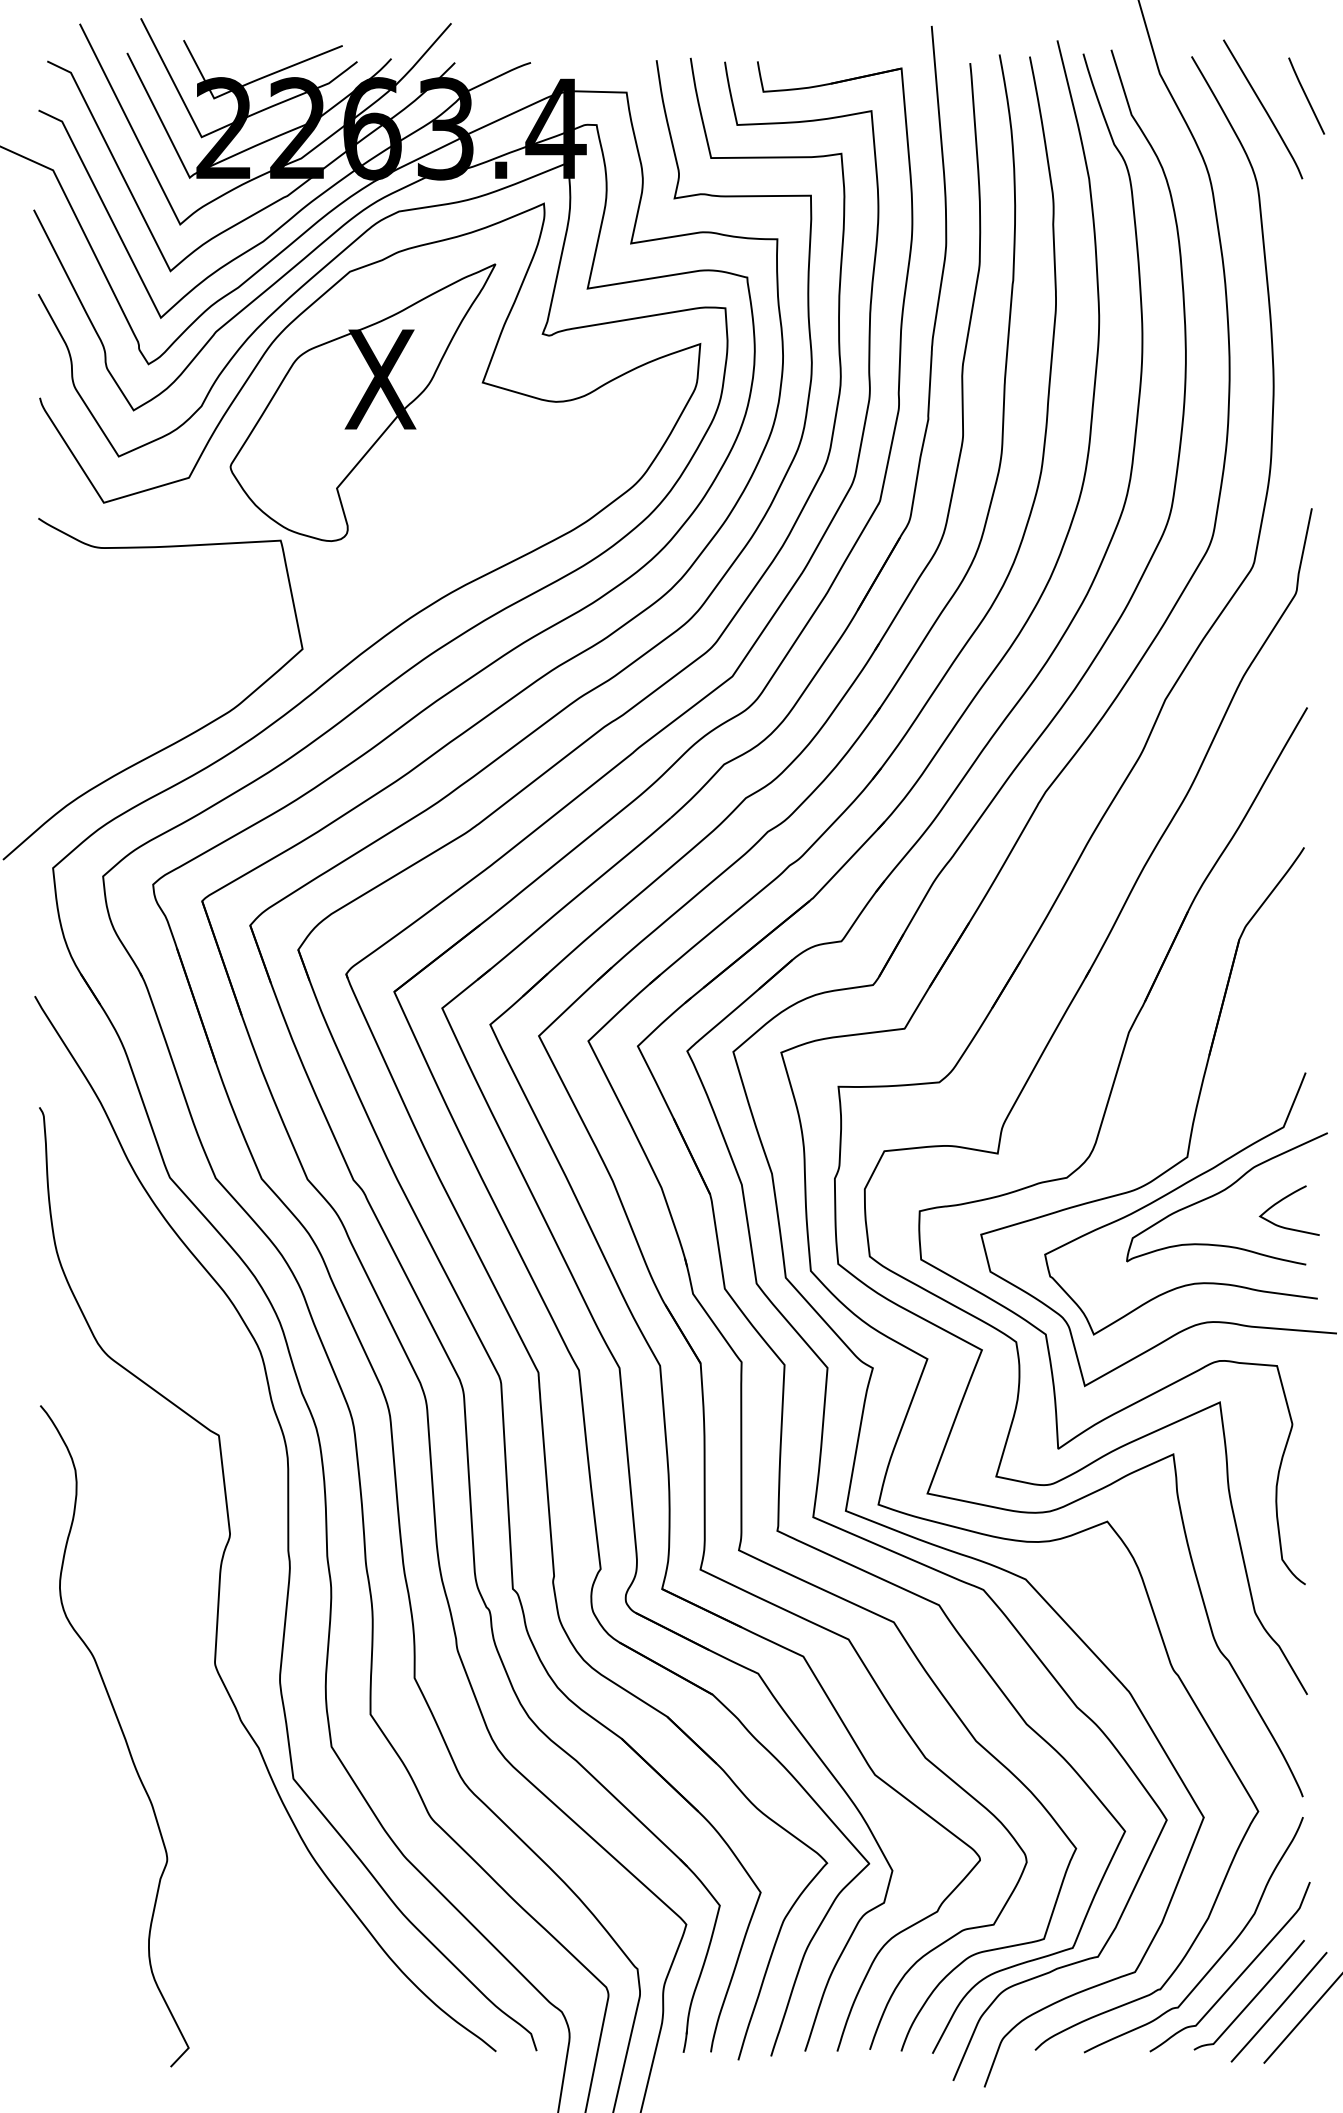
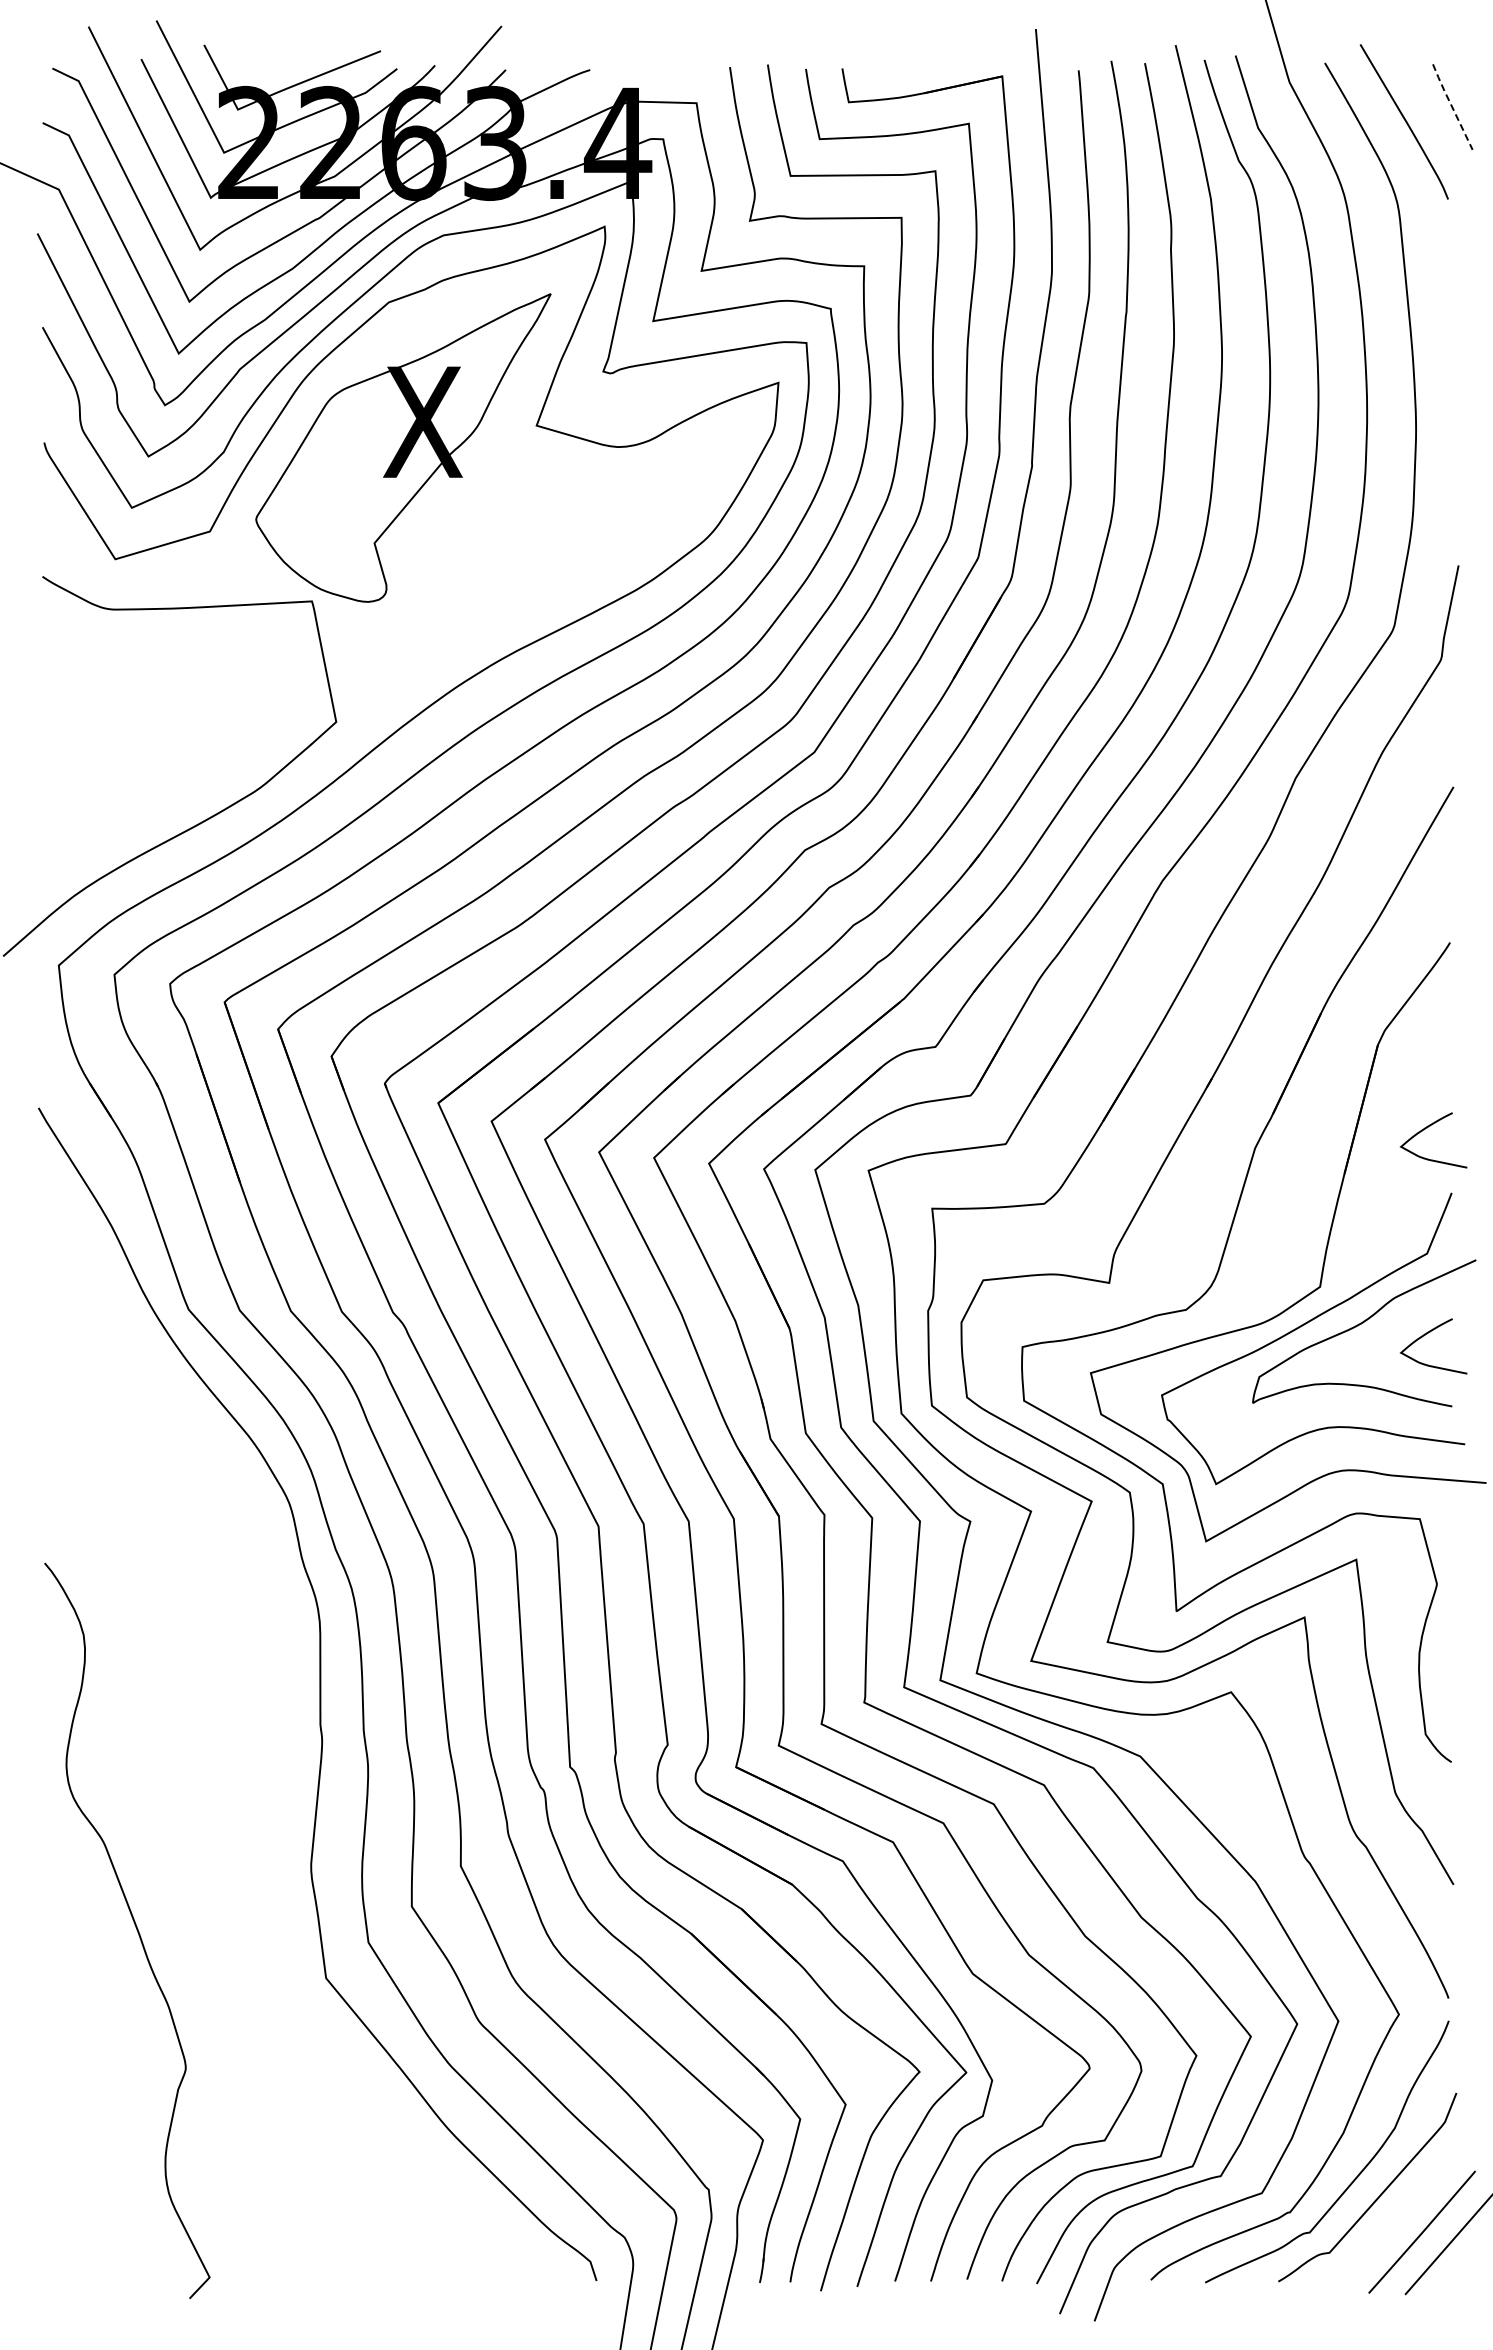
line: (1305, 95) -> (1451, 106), solid -> dashed
curve: (1283, 1014) -> (1427, 1128), added
curve: (220, 1579) -> (245, 1756), removed
curve: (1252, 1998) -> (1392, 2222), removed

